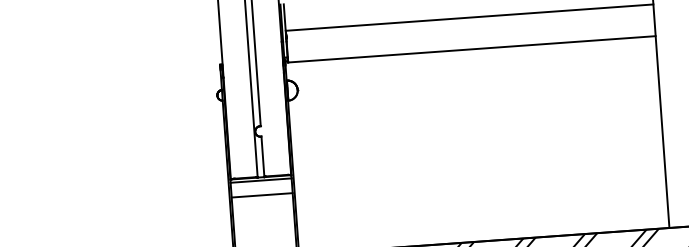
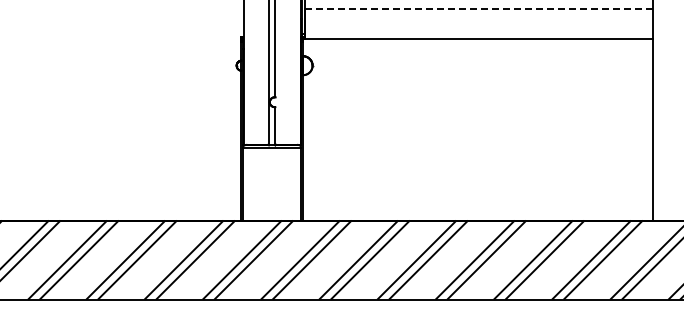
line: (470, 17) -> (479, 9), solid -> dashed
line: (261, 195) -> (271, 162), removed

